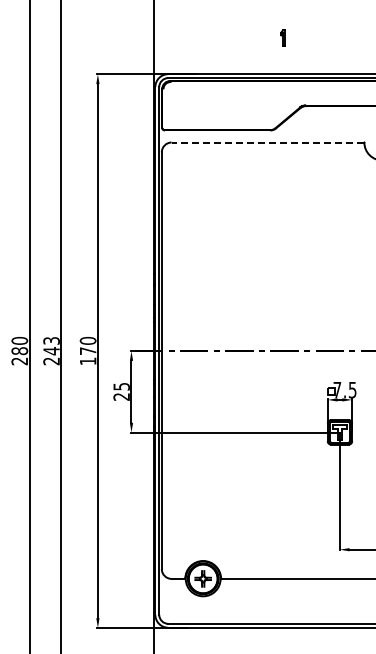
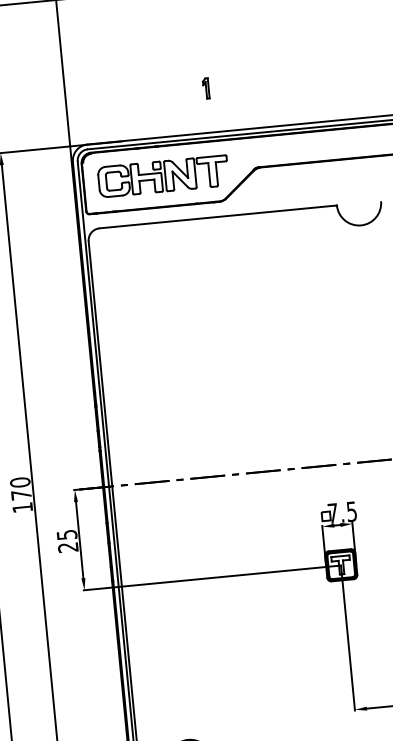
part: (282, 37) -> (205, 87), moved
part: (226, 105) -> (162, 176), added
line: (267, 142) -> (217, 216), dashed -> solid

